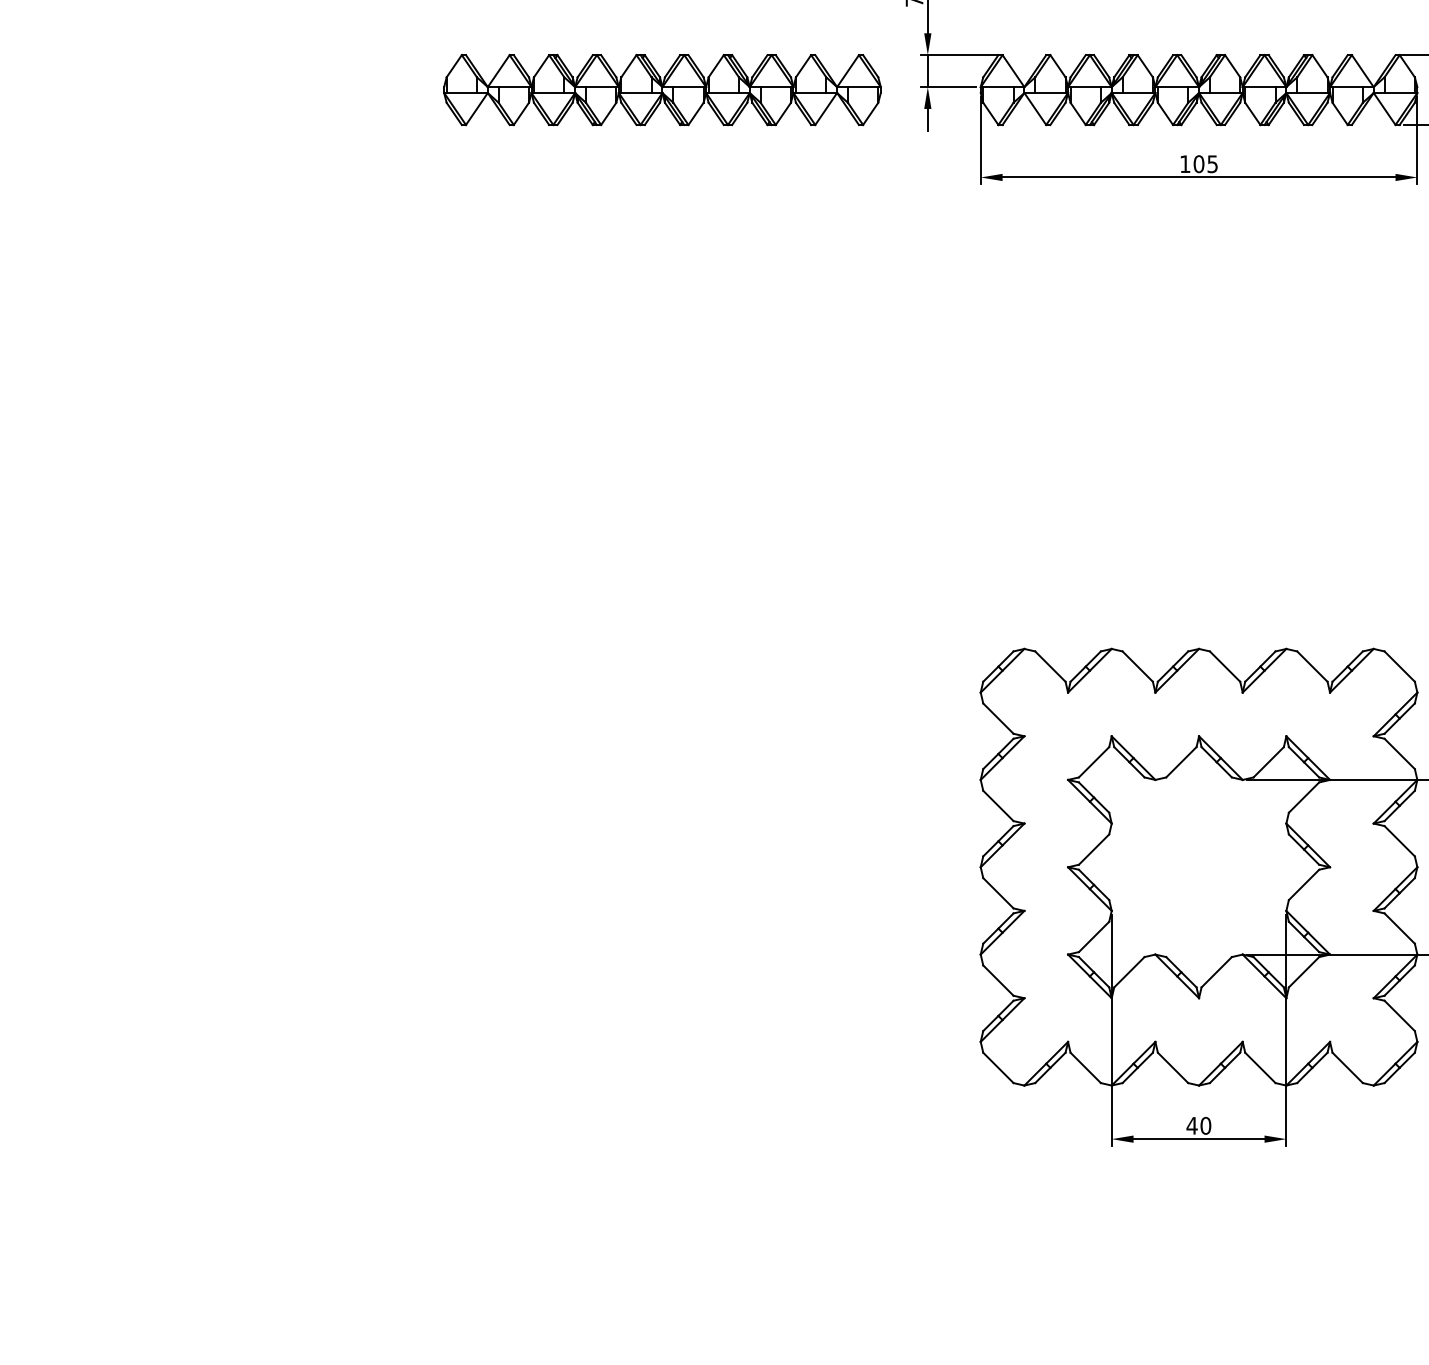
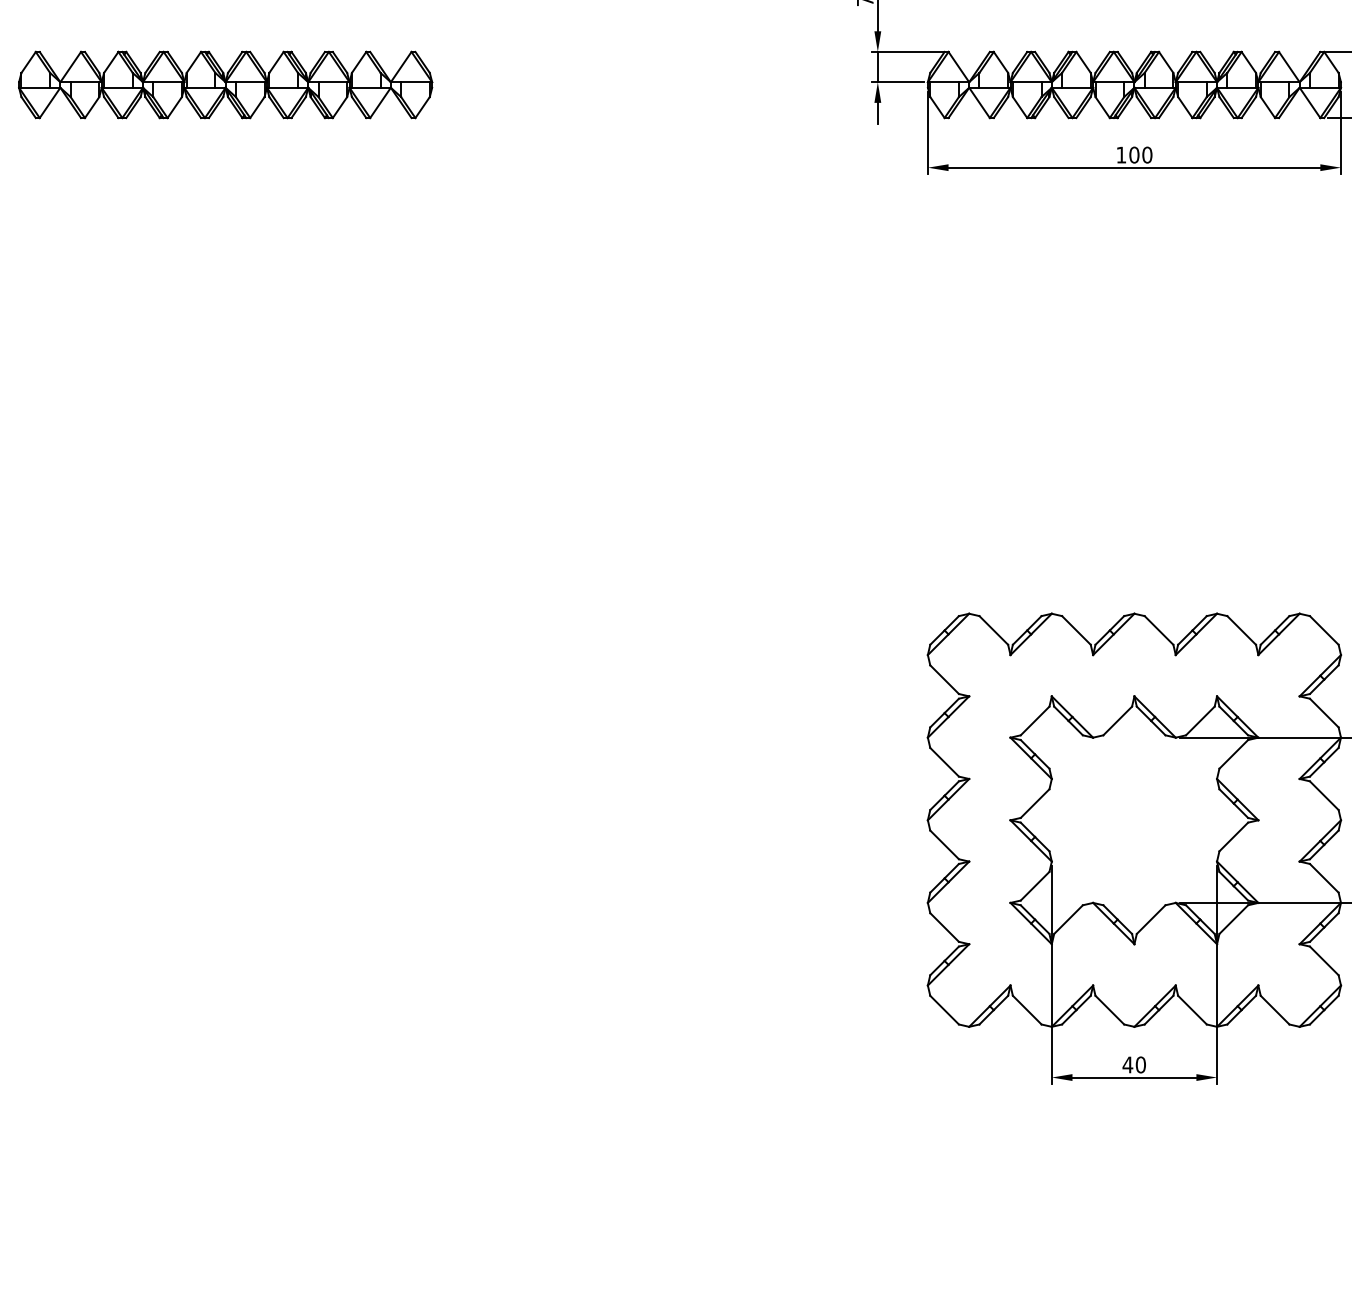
part: (662, 90) -> (225, 85), moved
text: (1212, 164) -> (1147, 155), 105 -> 100

